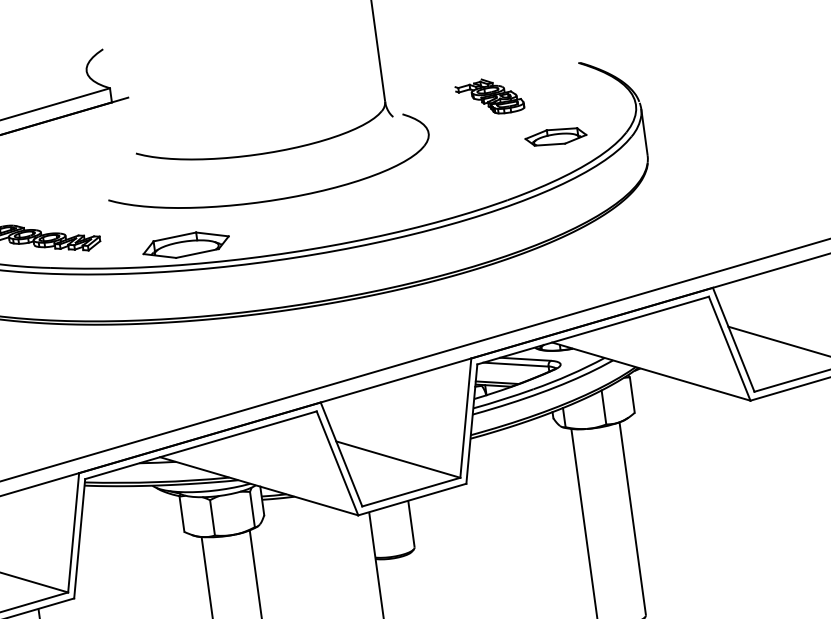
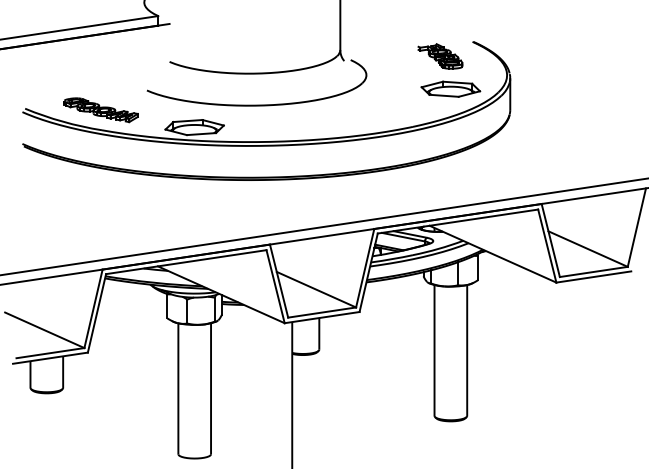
part: (489, 96) -> (440, 56), moved
part: (555, 136) -> (450, 88), size x1.43

